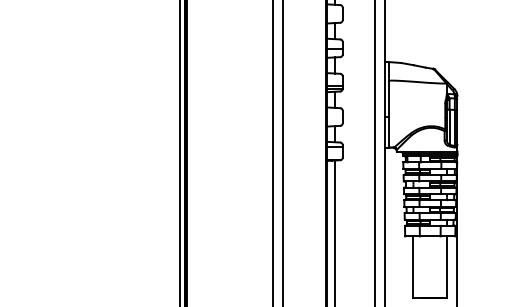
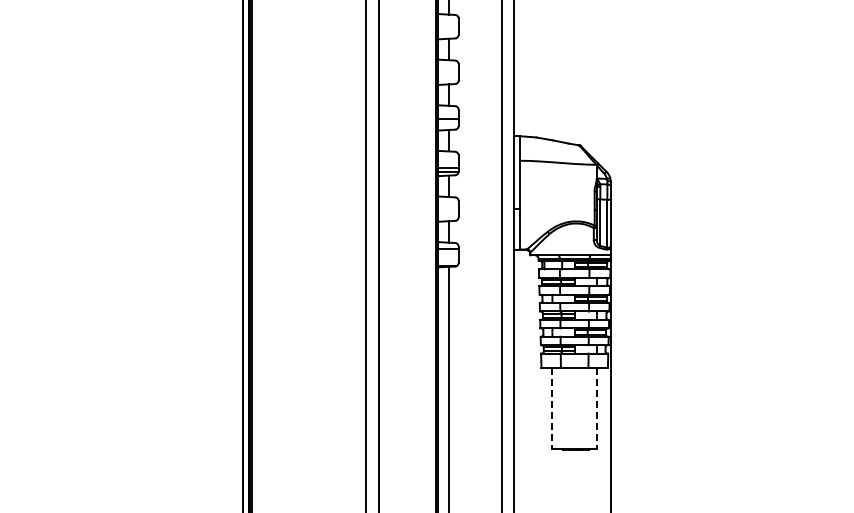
line: (413, 267) -> (552, 408), solid -> dashed
line: (446, 267) -> (596, 408), solid -> dashed

